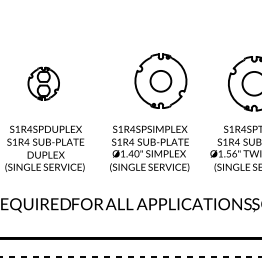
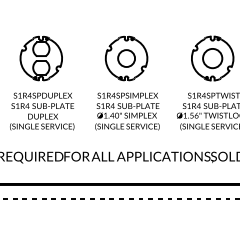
part: (160, 81) -> (126, 58), moved
part: (42, 83) -> (40, 58), size x1.67

